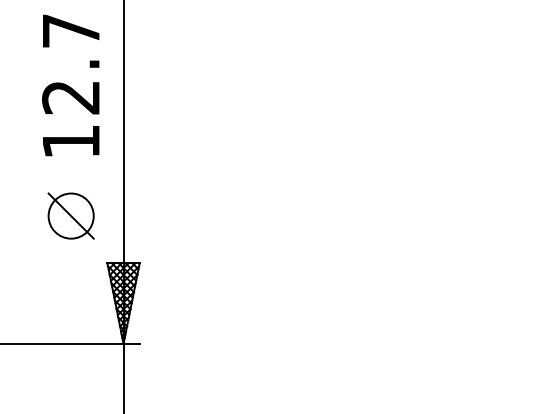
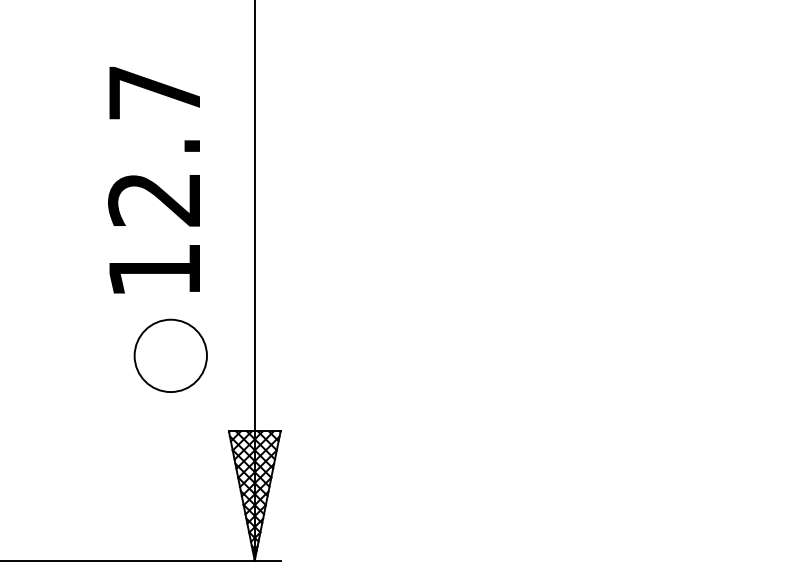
text: (70, 85) -> (153, 180), moved
line: (70, 215) -> (169, 354), removed

